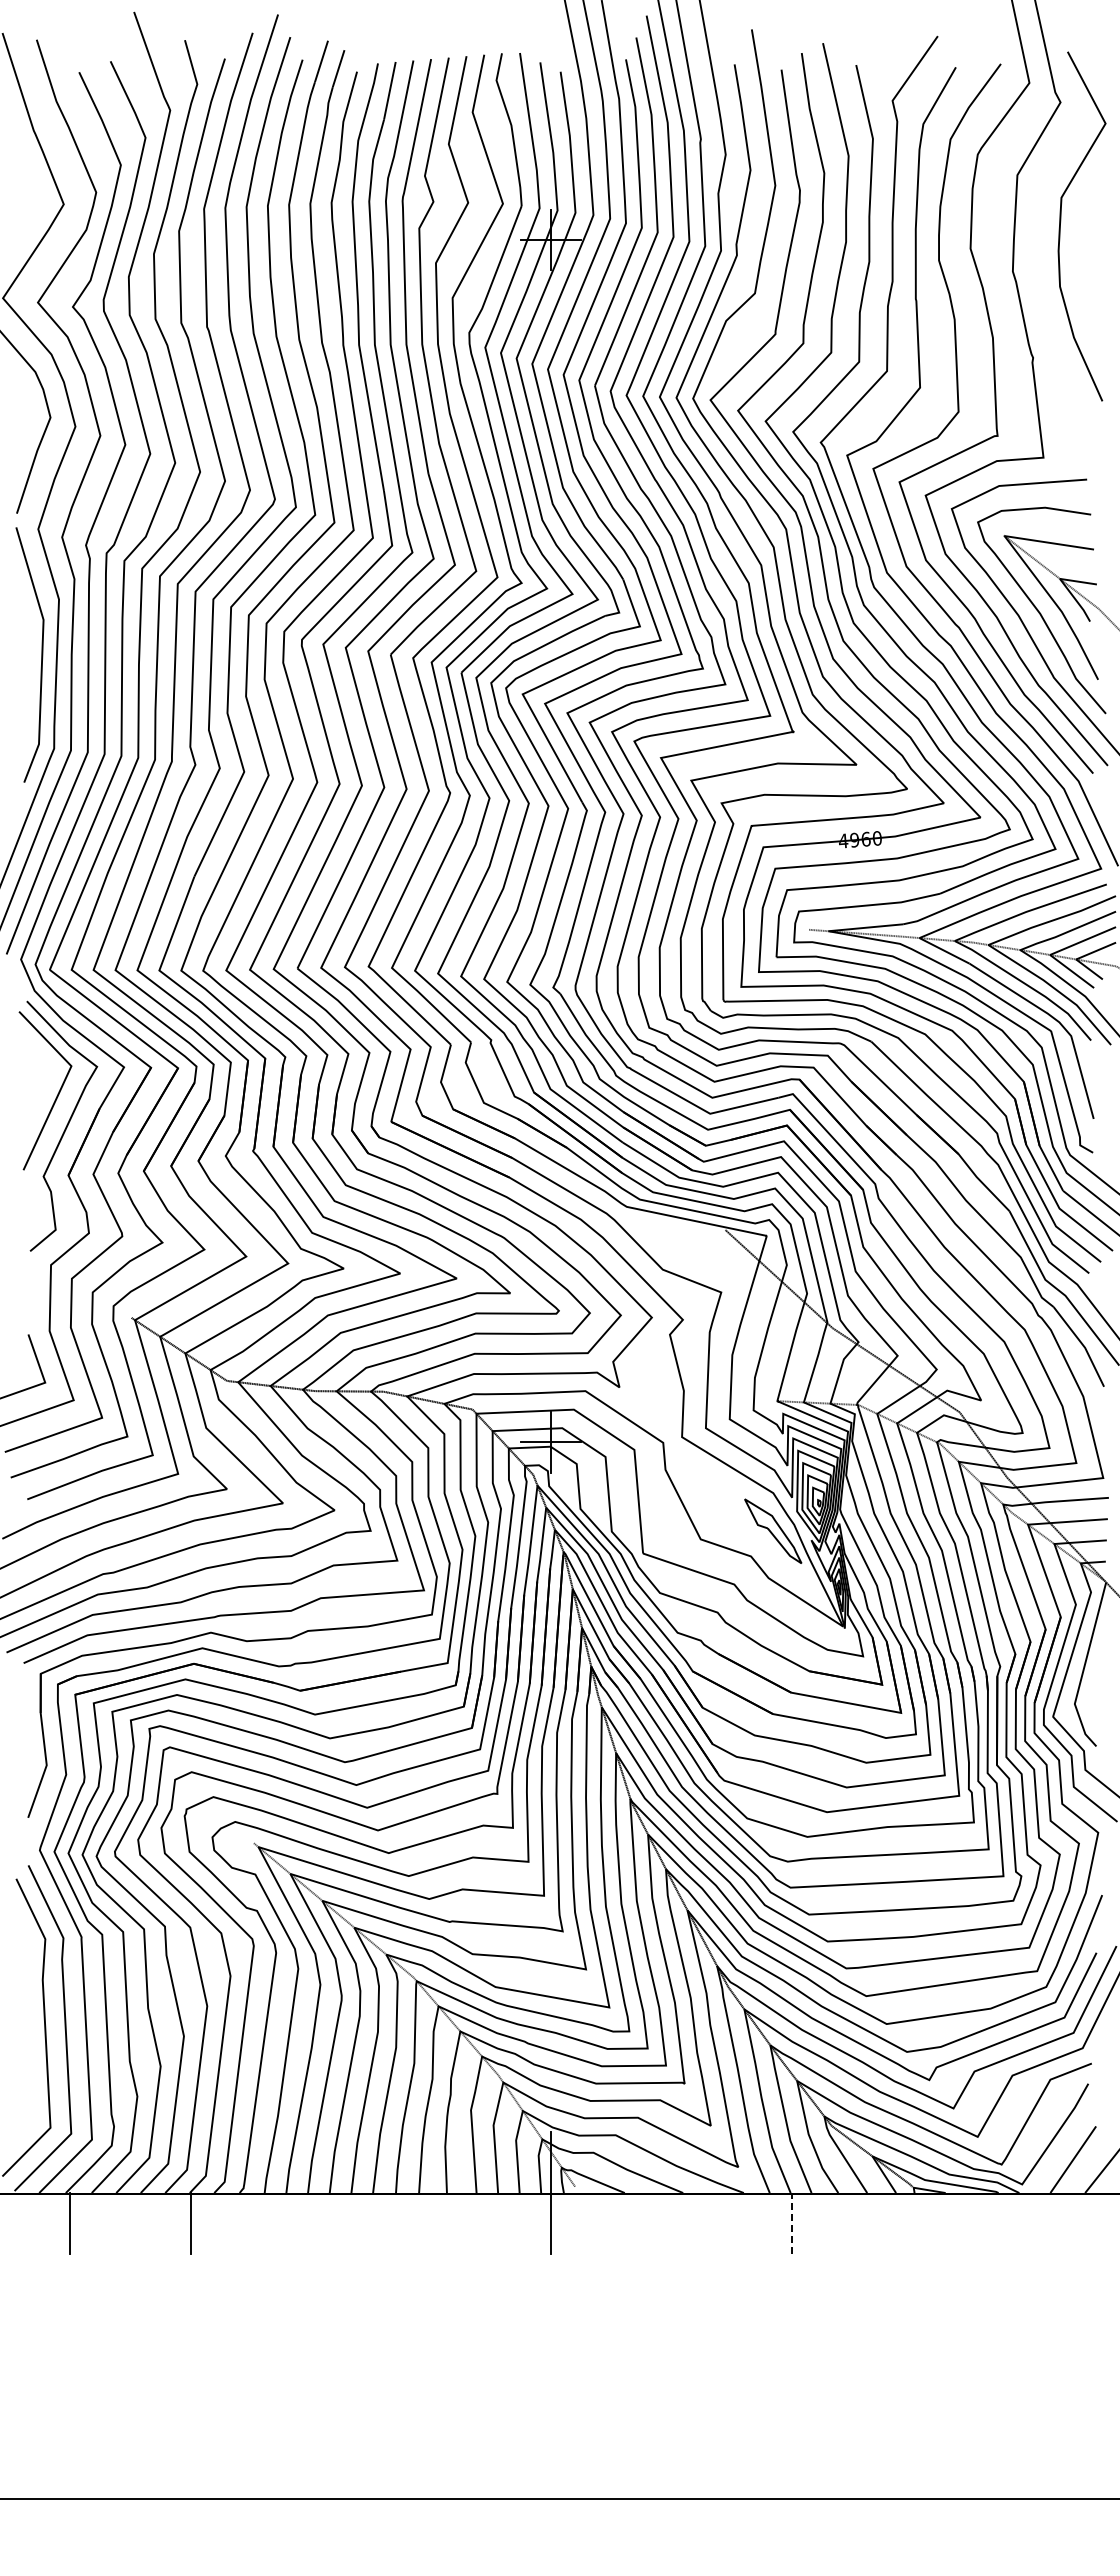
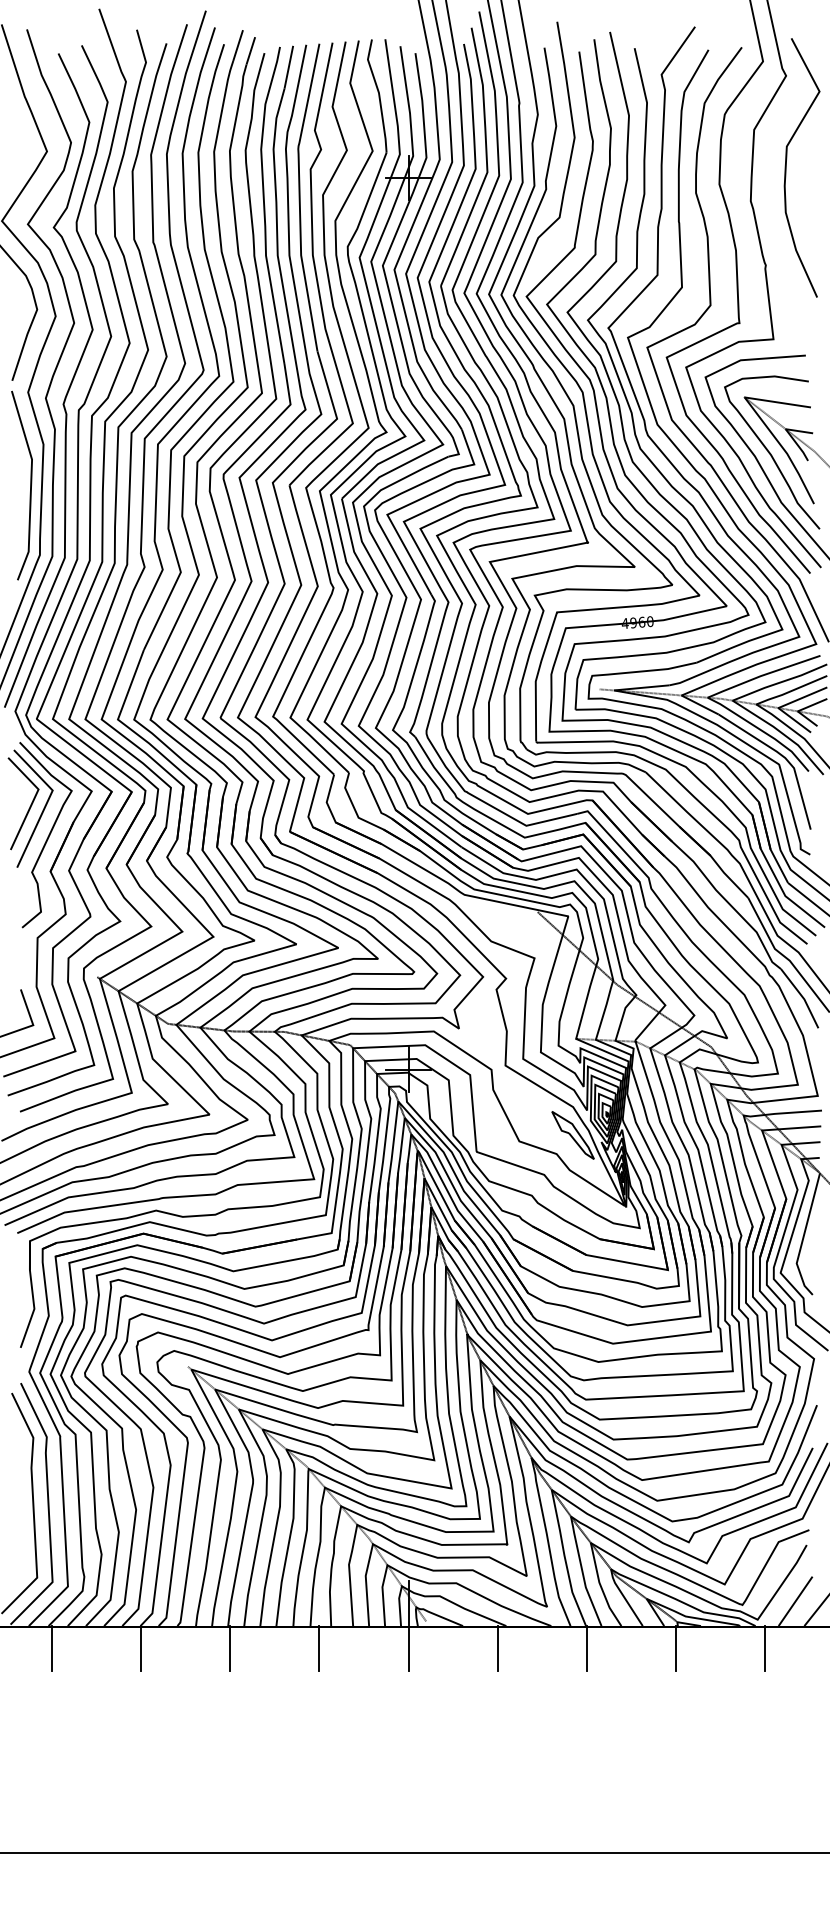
line: (40, 1087) -> (29, 806), added
line: (310, 2223) -> (229, 1648), added
line: (431, 2223) -> (319, 1648), added
line: (671, 2223) -> (497, 1648), added
line: (791, 2223) -> (586, 1648), dashed -> solid
line: (912, 2223) -> (676, 1648), added
line: (1032, 2223) -> (765, 1648), added

